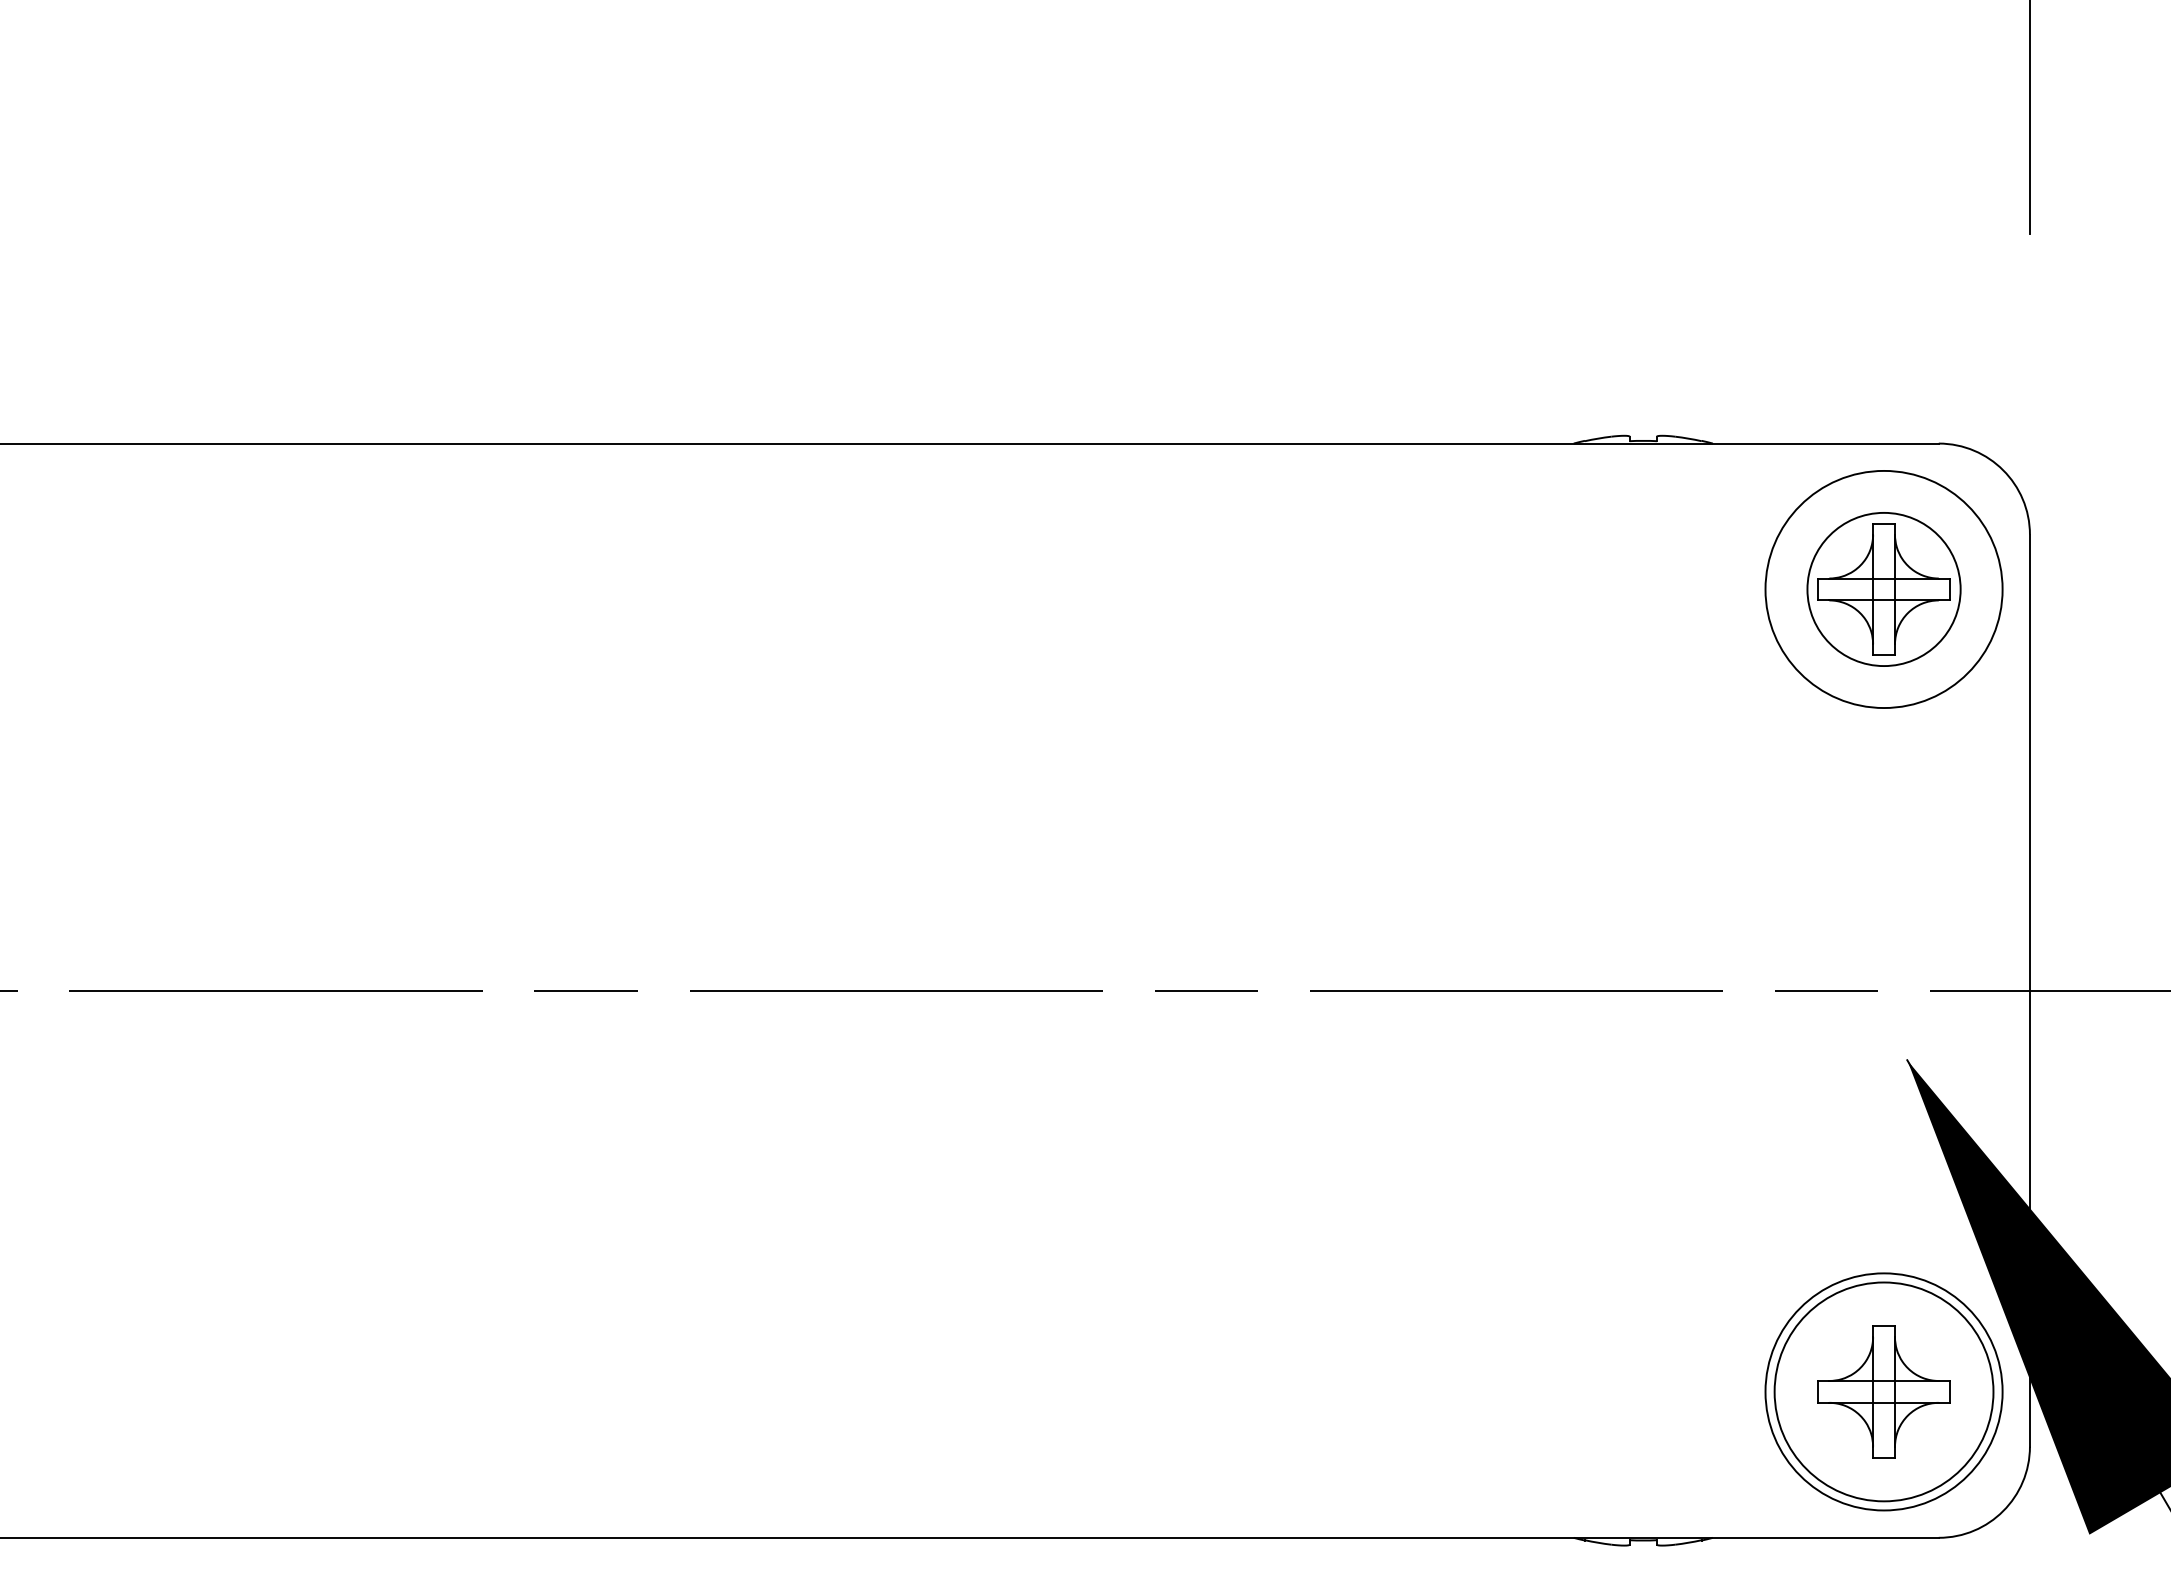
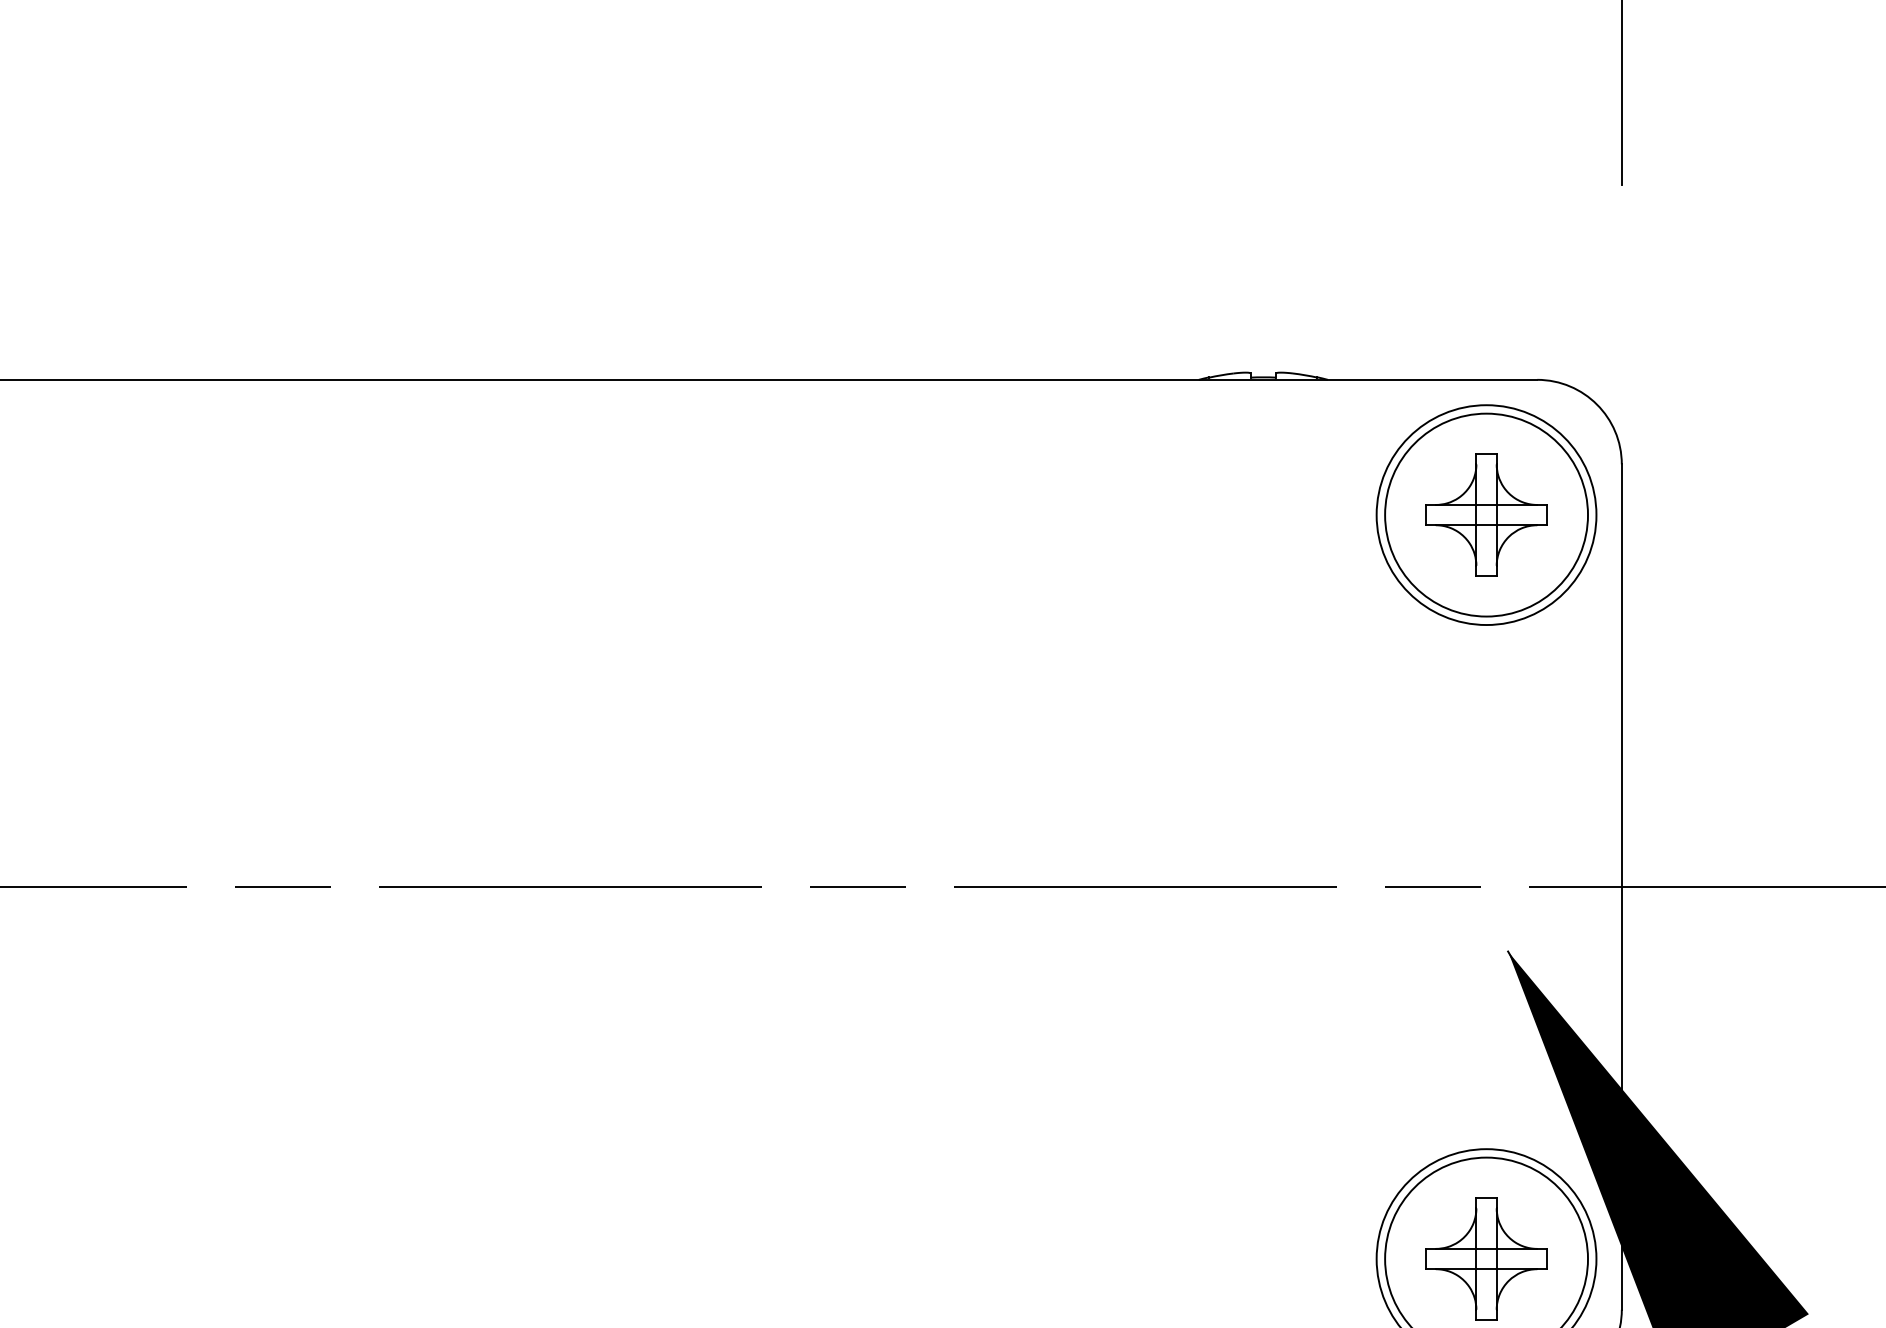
circle: (1883, 589) -> (1486, 515), size x1.43

